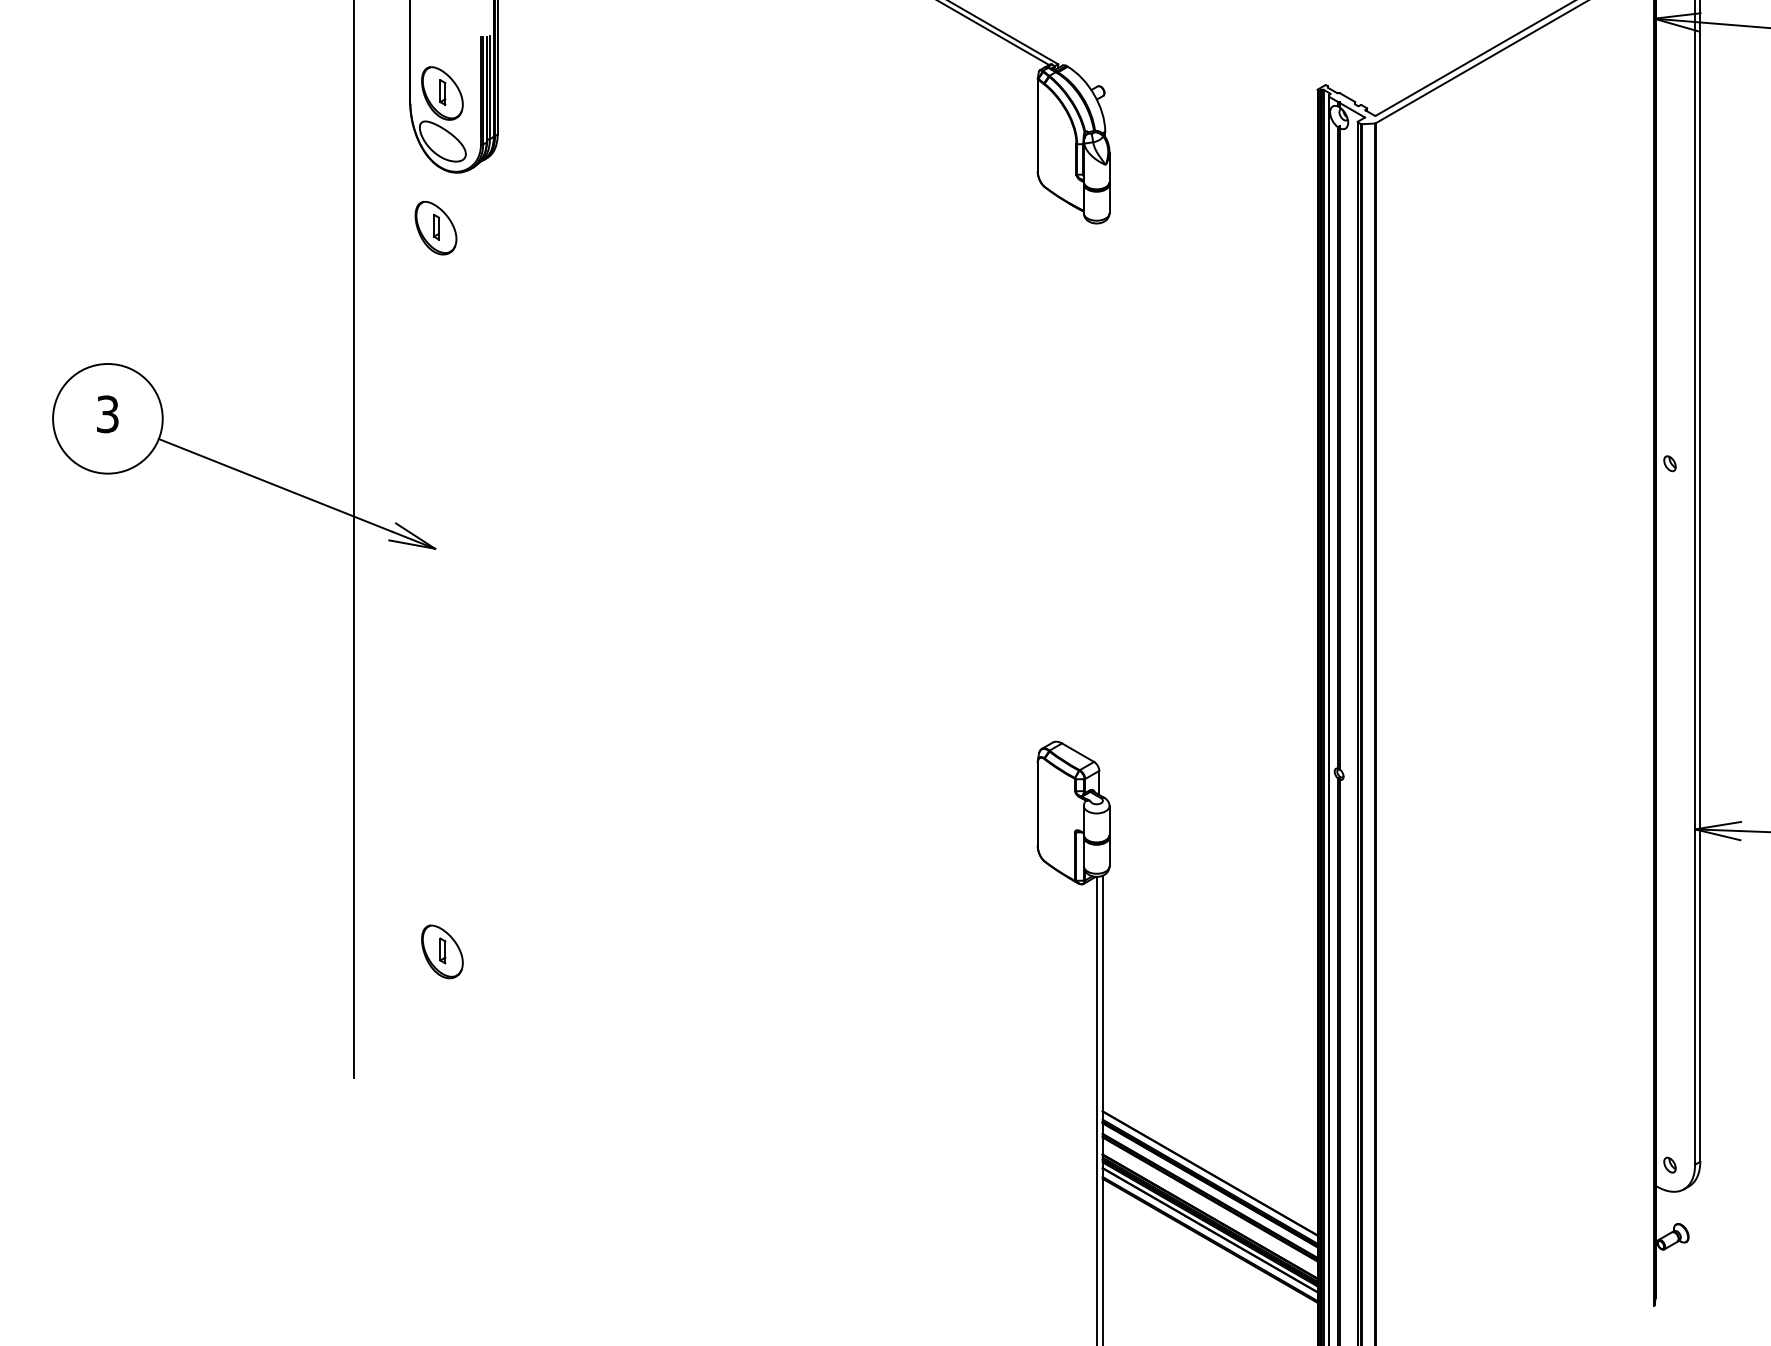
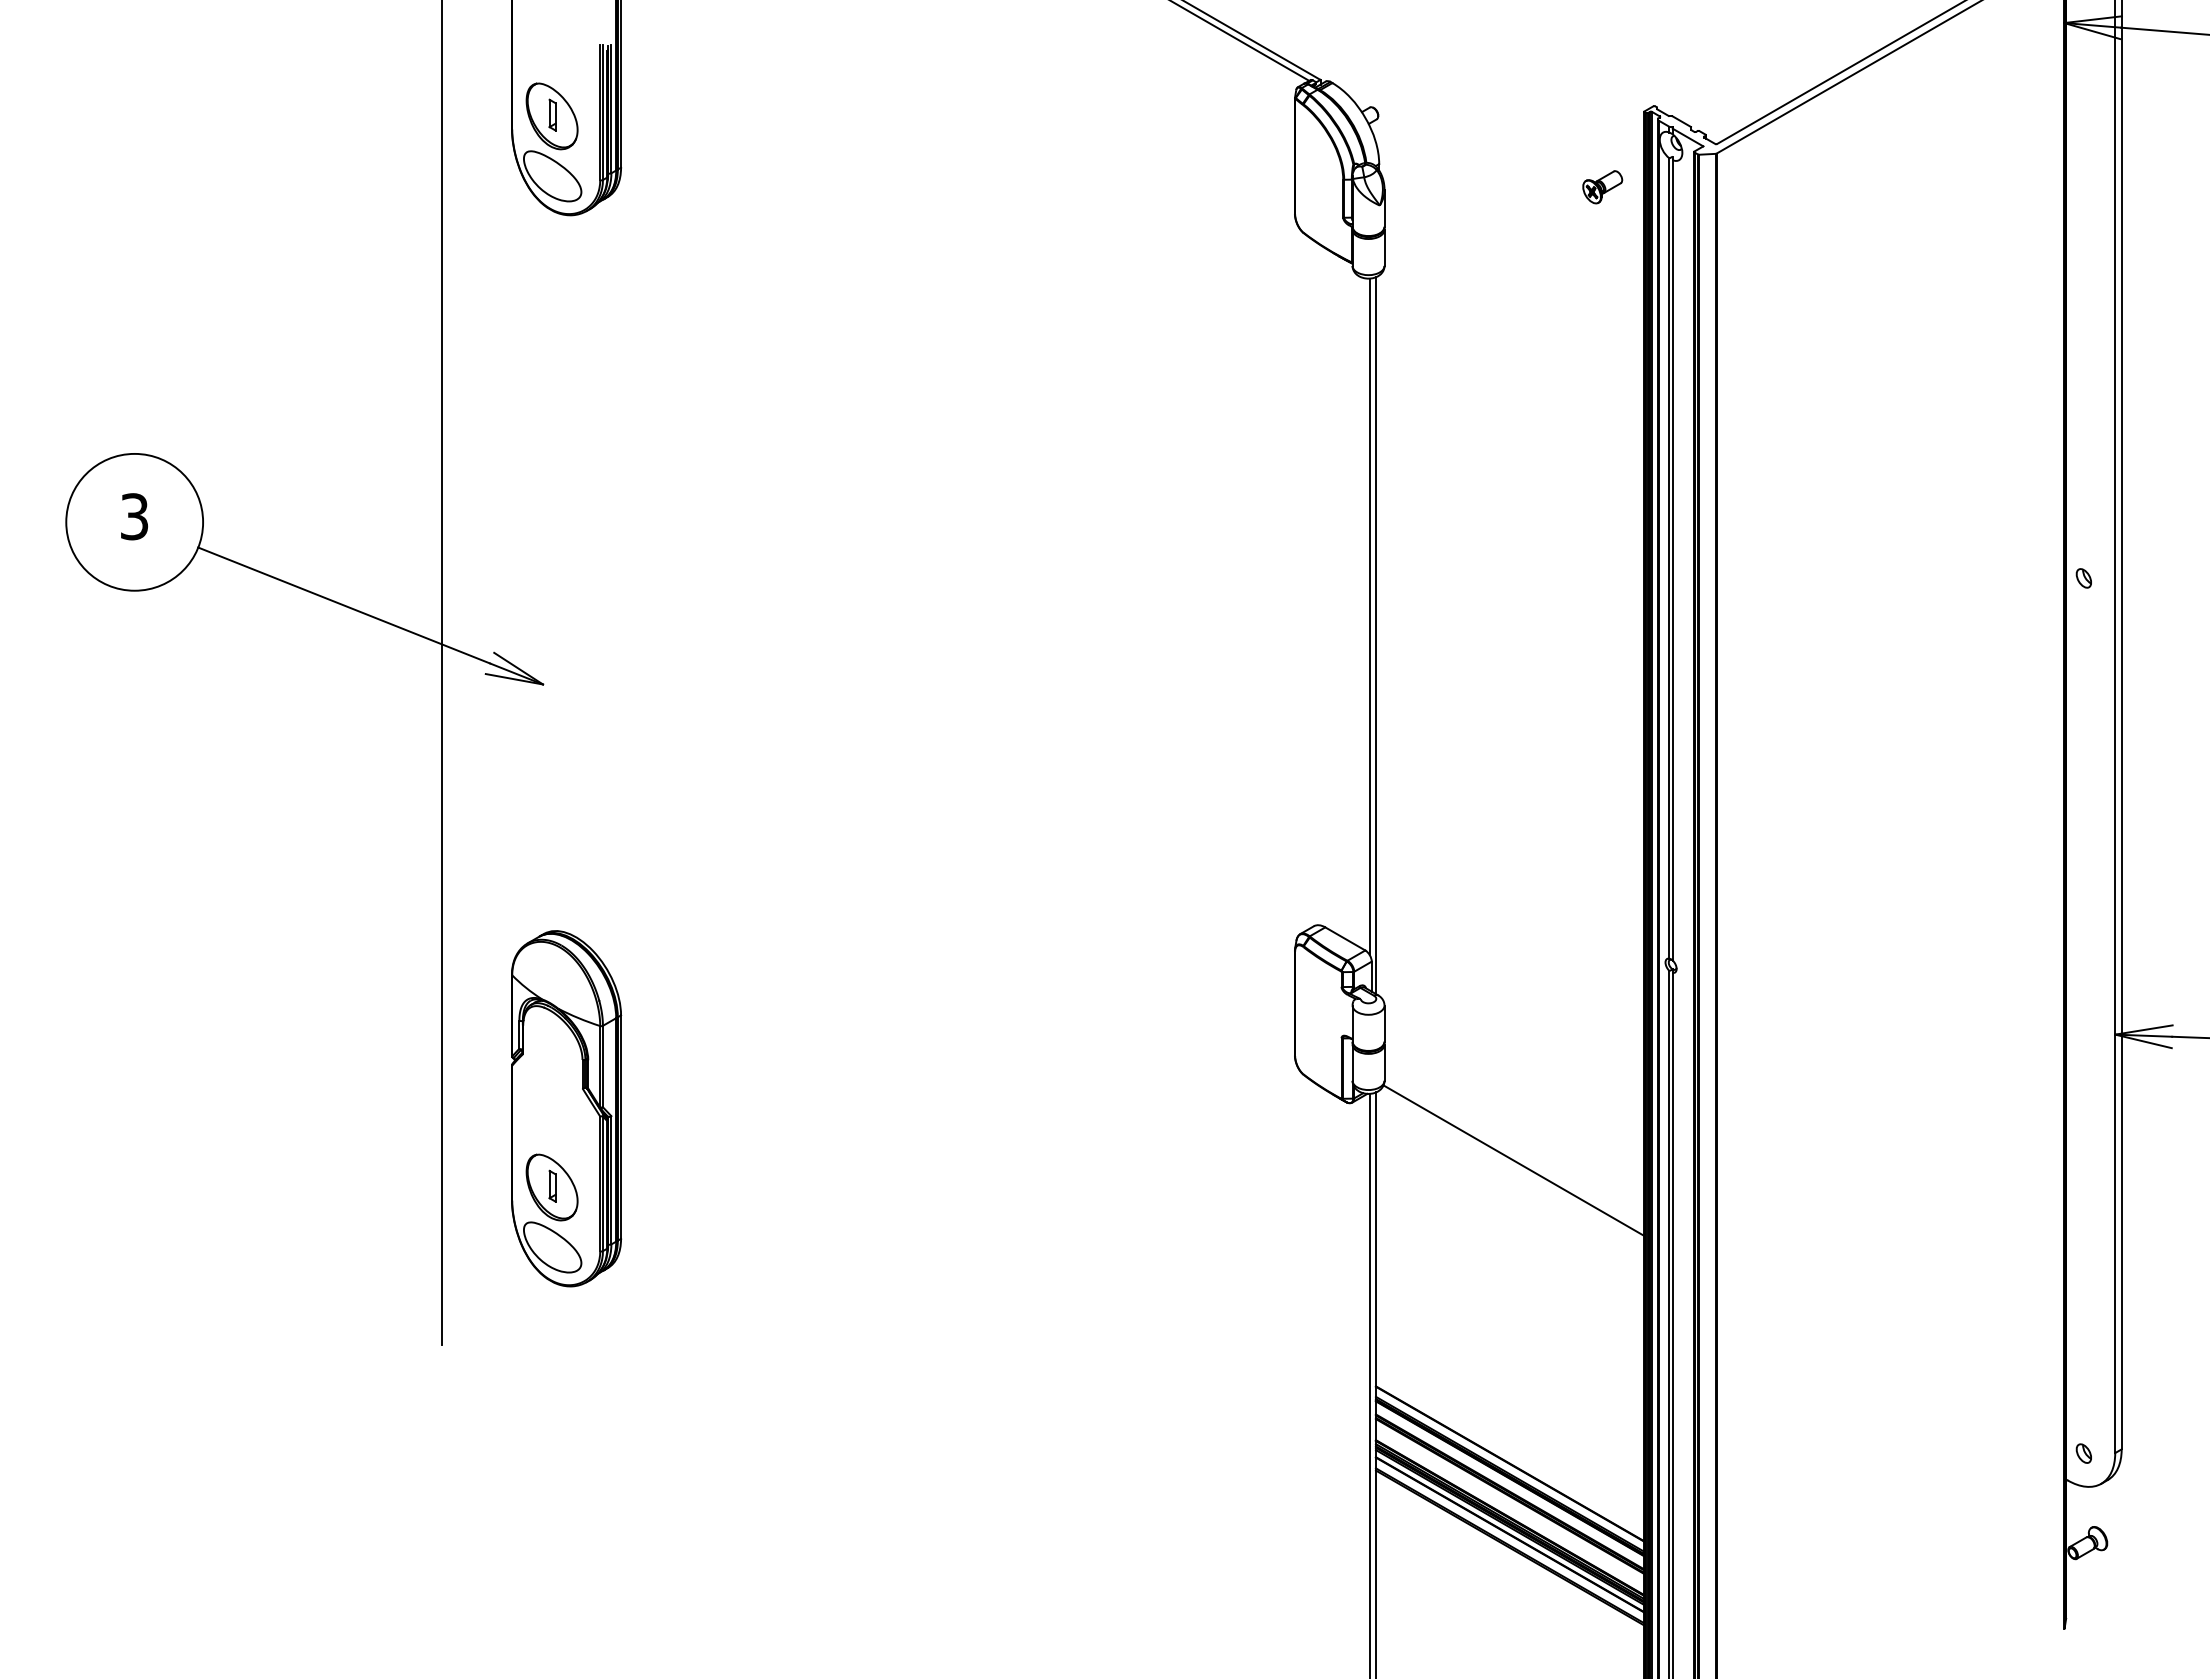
part: (1284, 150) -> (1602, 187), added
part: (435, 228) -> (543, 284), removed
line: (1097, 494) -> (1369, 616), added
line: (1102, 509) -> (1375, 635), added
part: (453, 888) -> (566, 1108), added
line: (1212, 930) -> (1513, 1160), added

